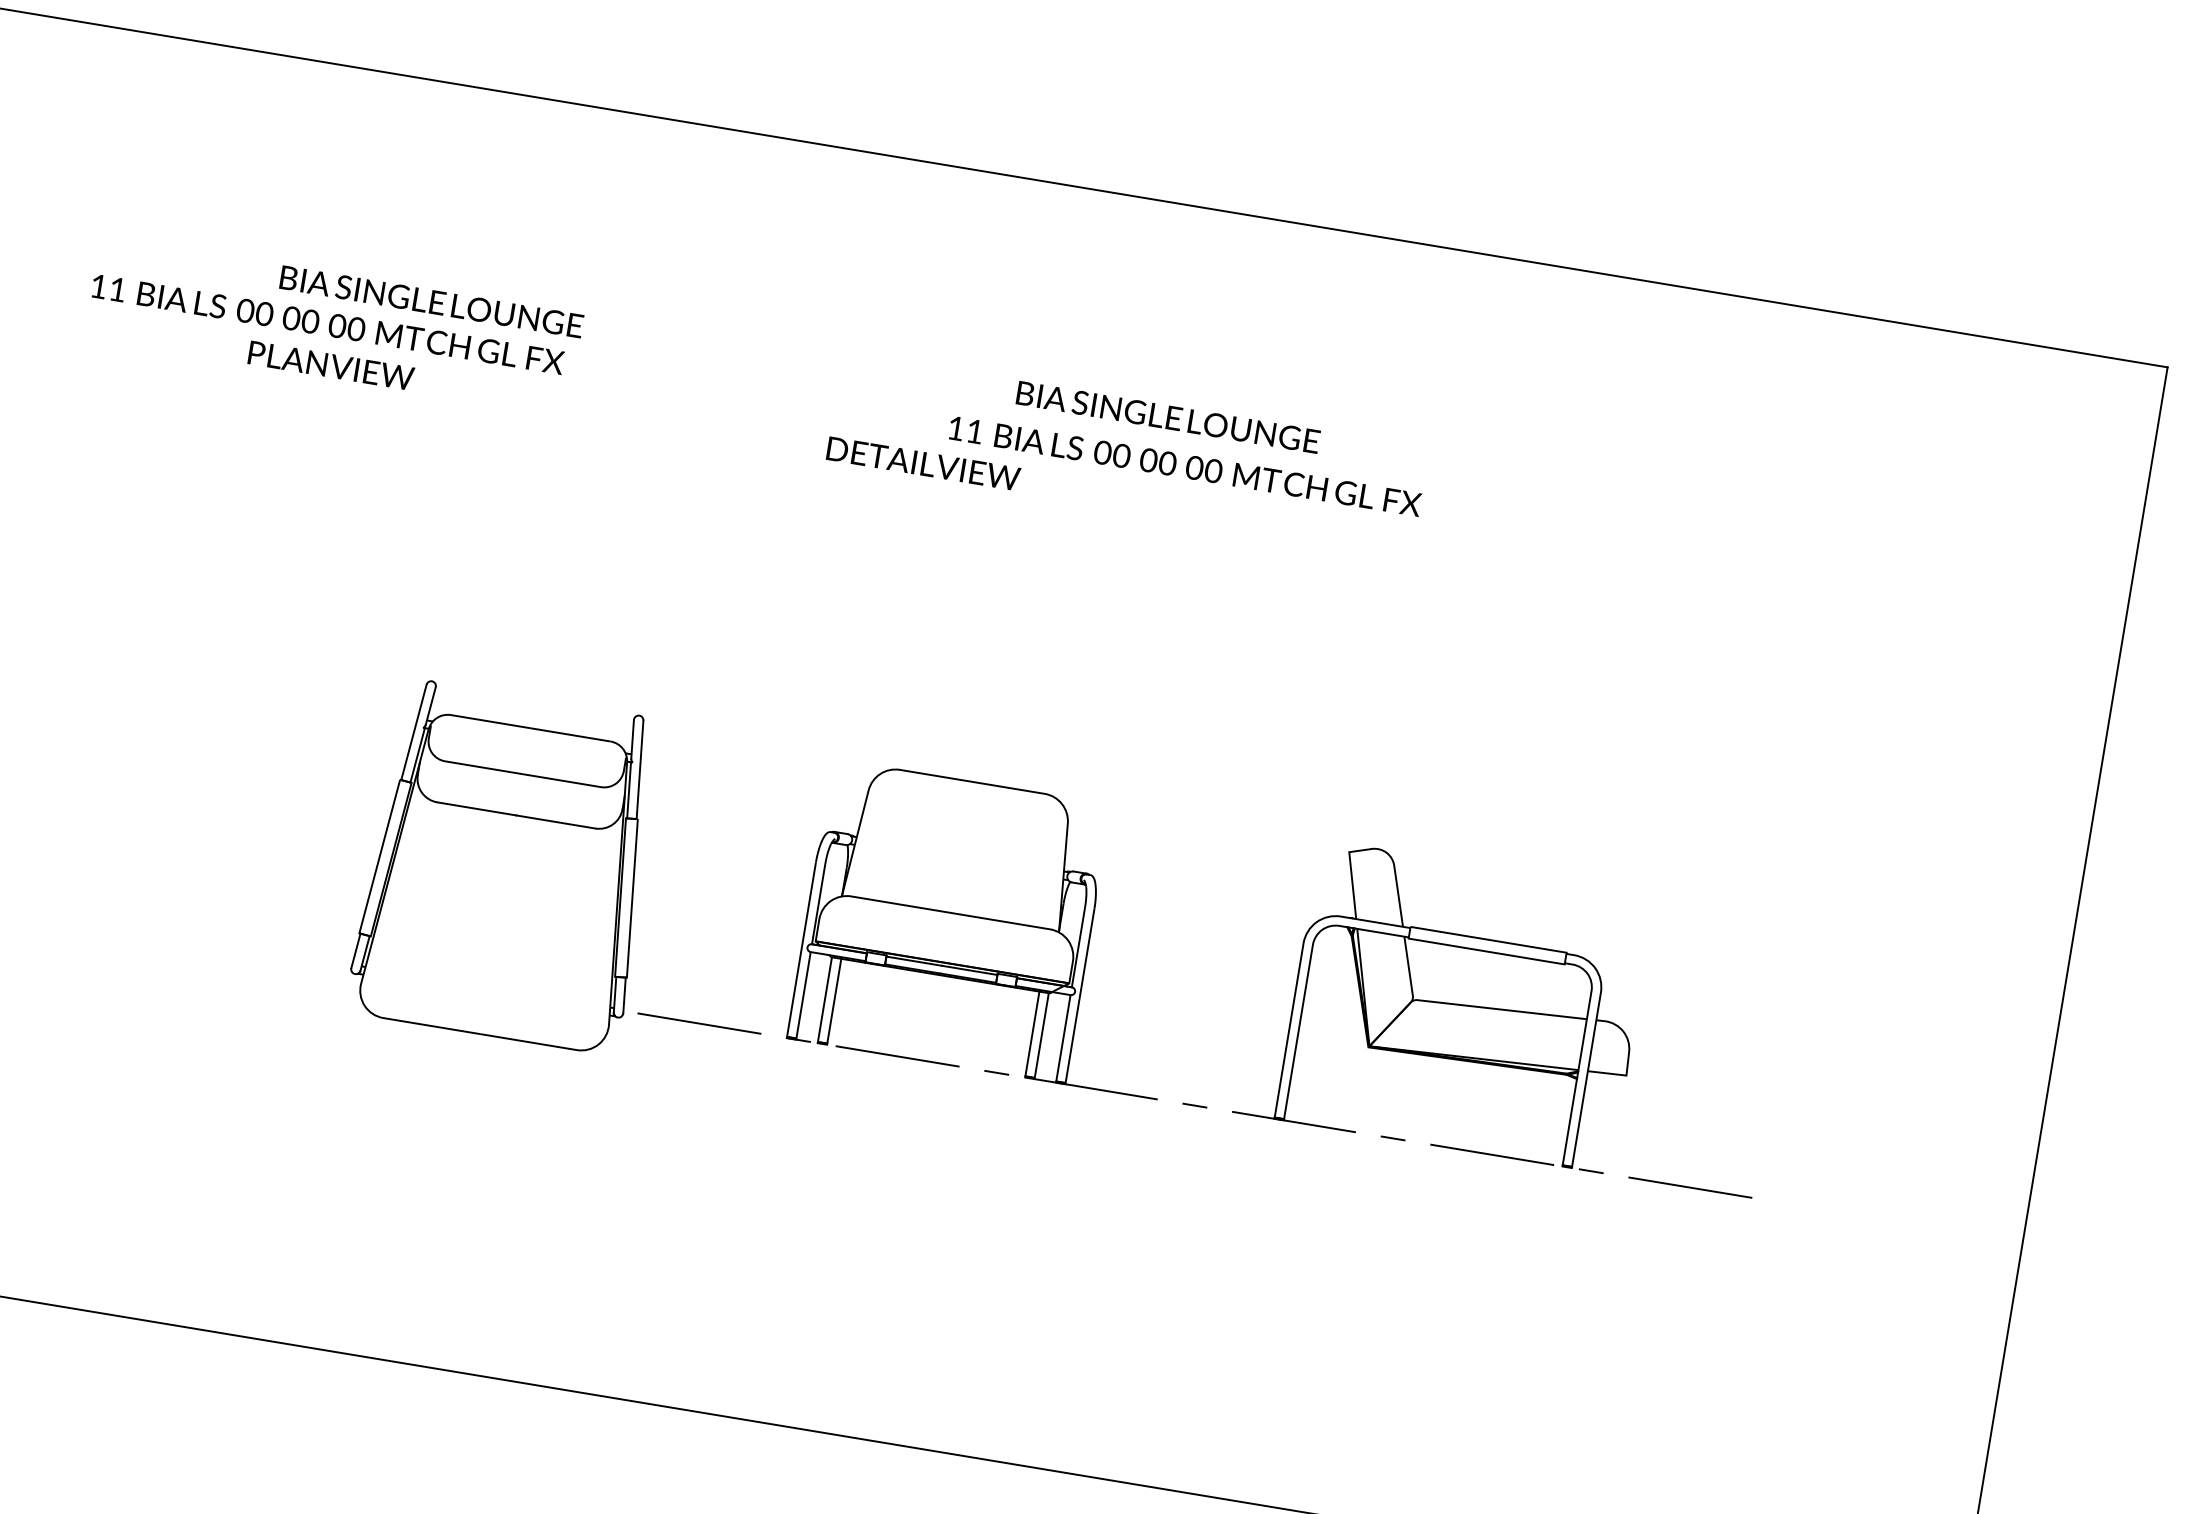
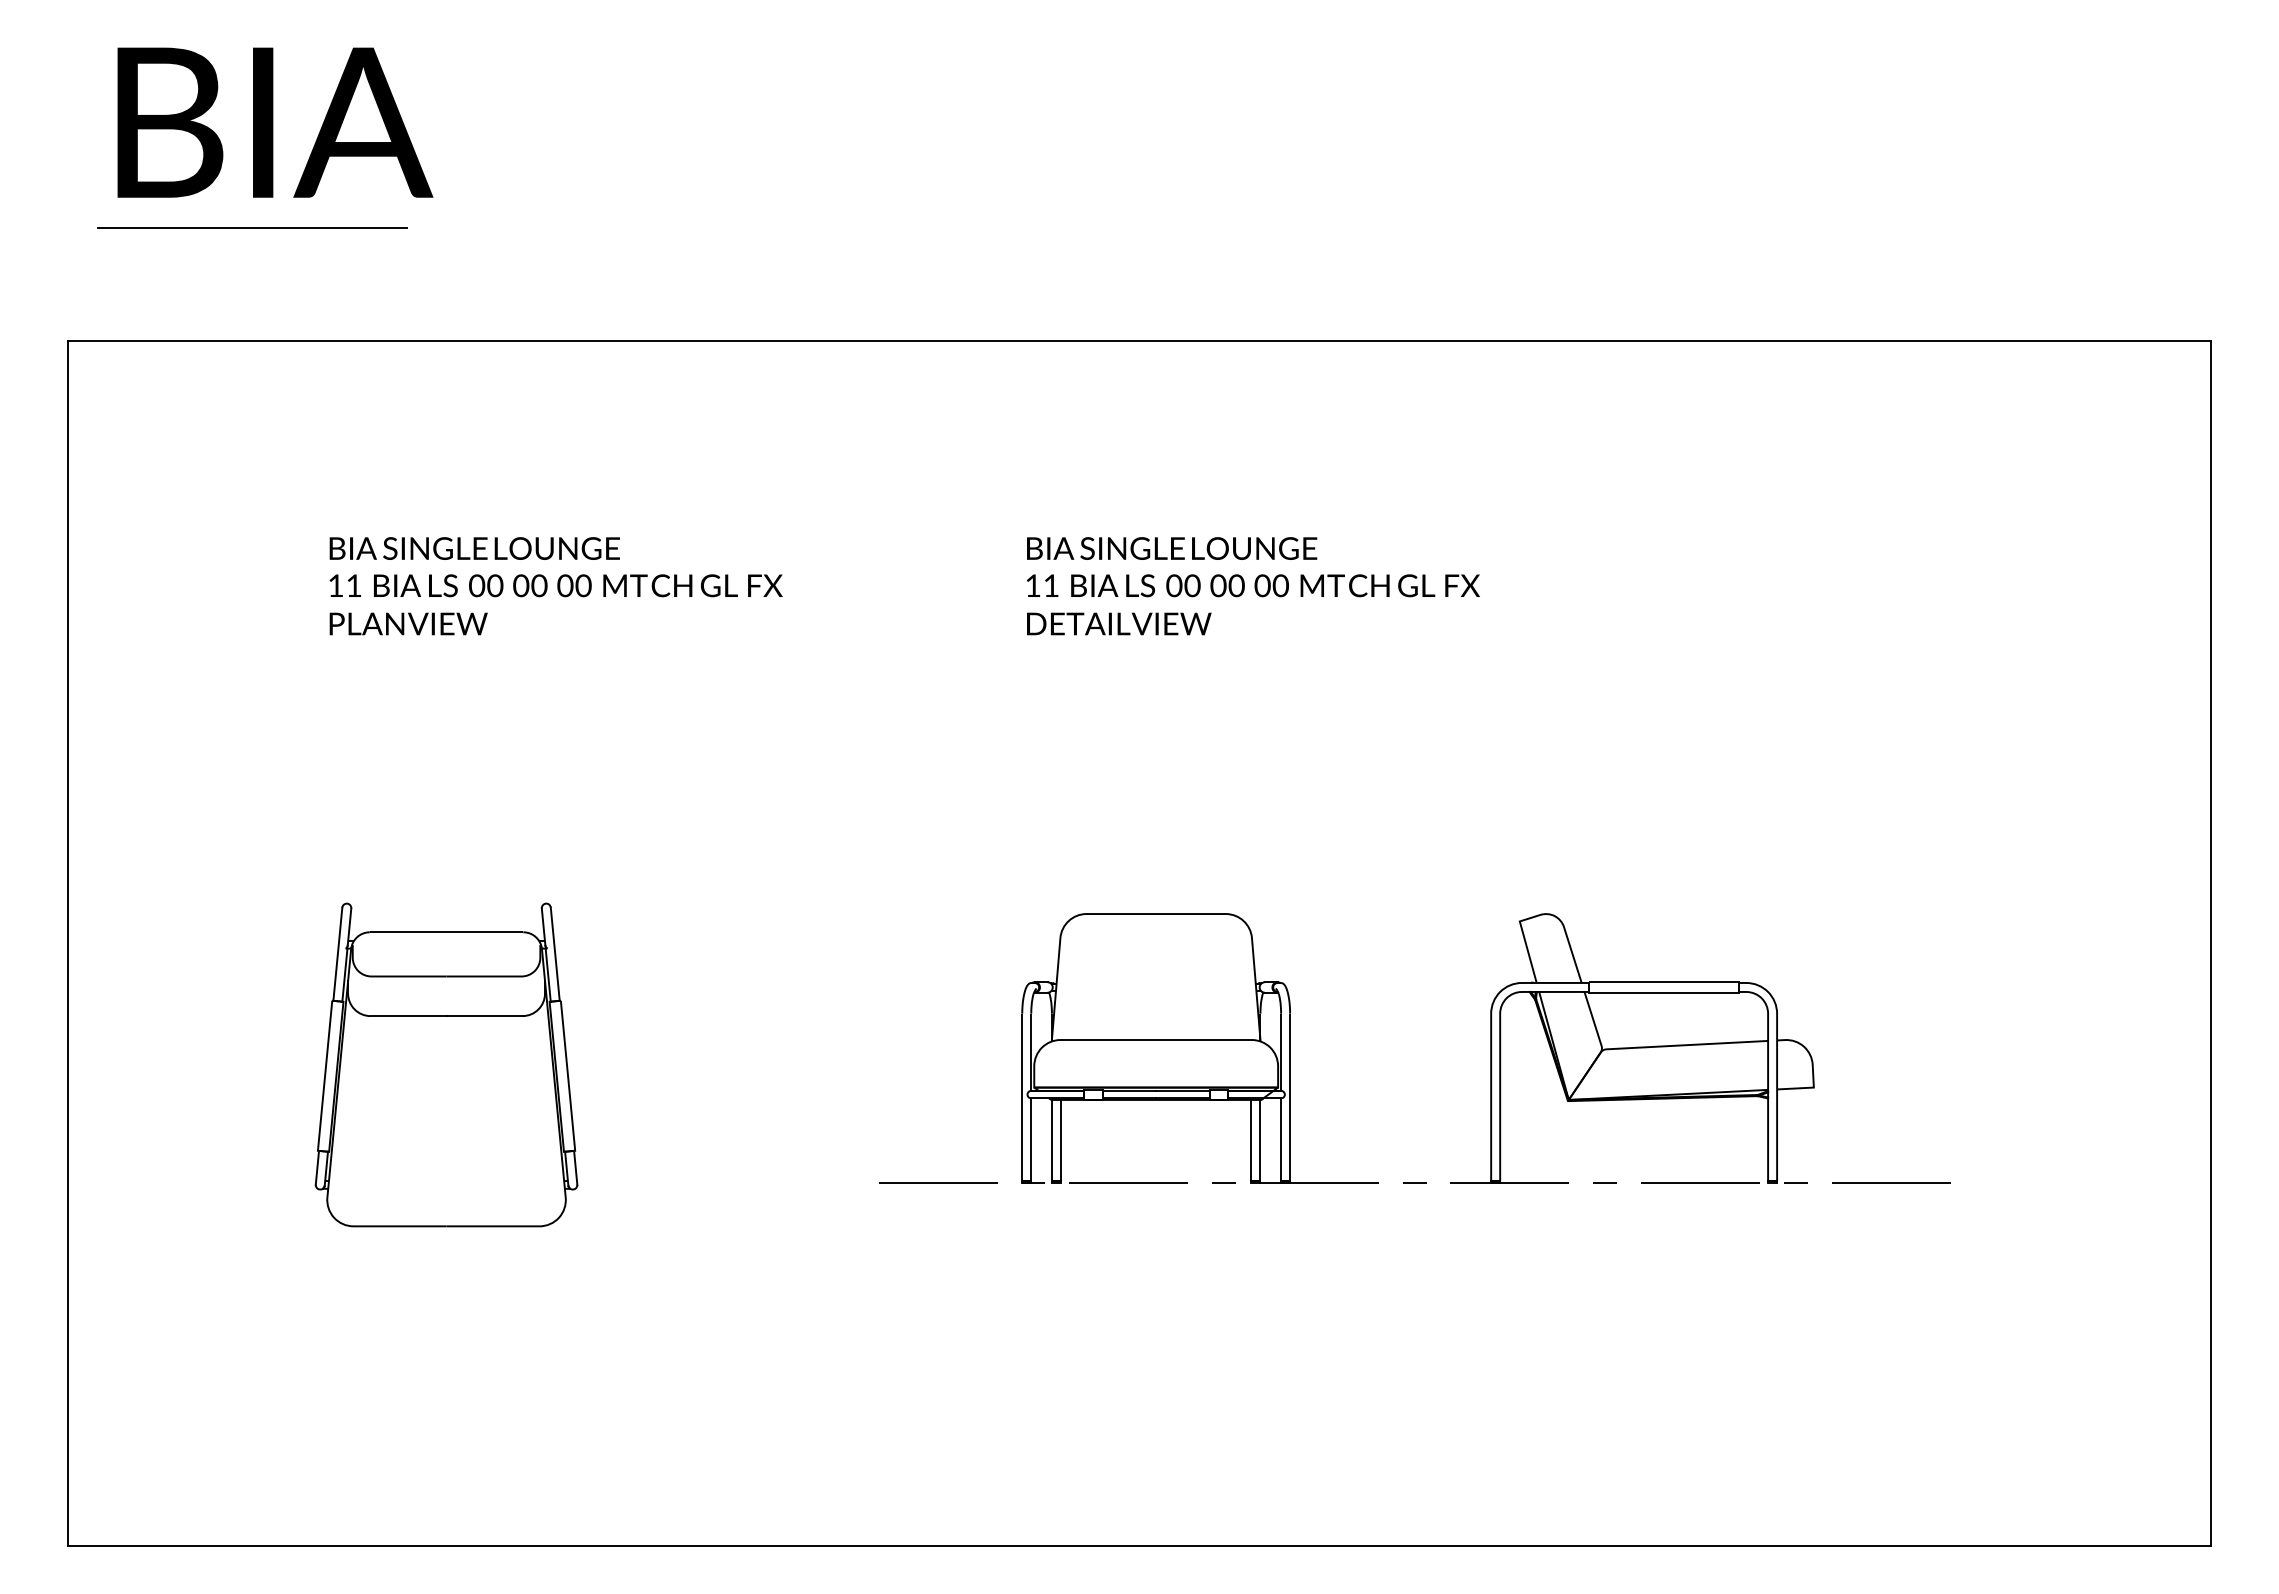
text: (431, 301) -> (474, 548), moved
text: (327, 324) -> (555, 585), moved
text: (331, 365) -> (408, 623), moved
text: (1168, 417) -> (1172, 548), moved
text: (923, 463) -> (1119, 623), moved
text: (1185, 466) -> (1253, 585), moved
part: (507, 865) -> (446, 1064), moved

